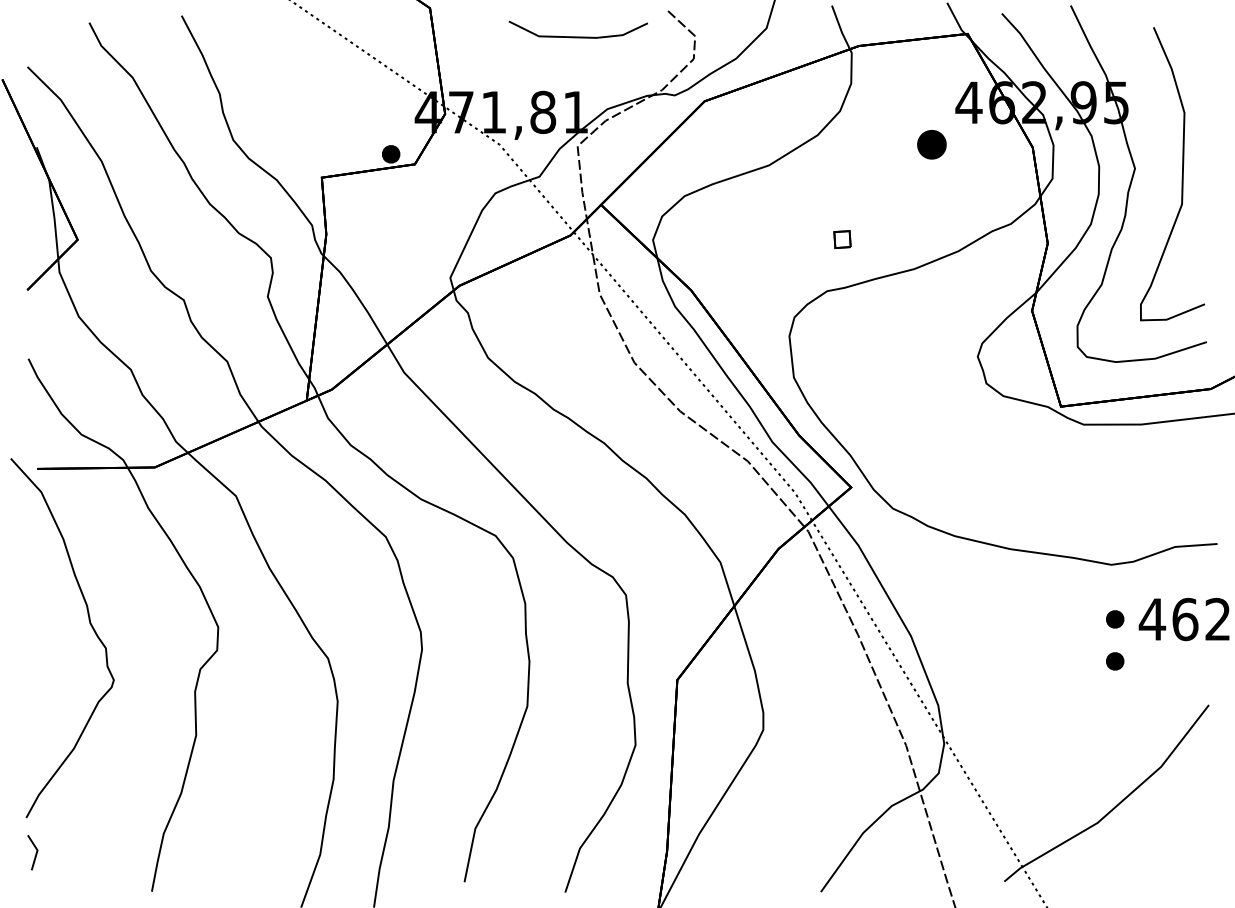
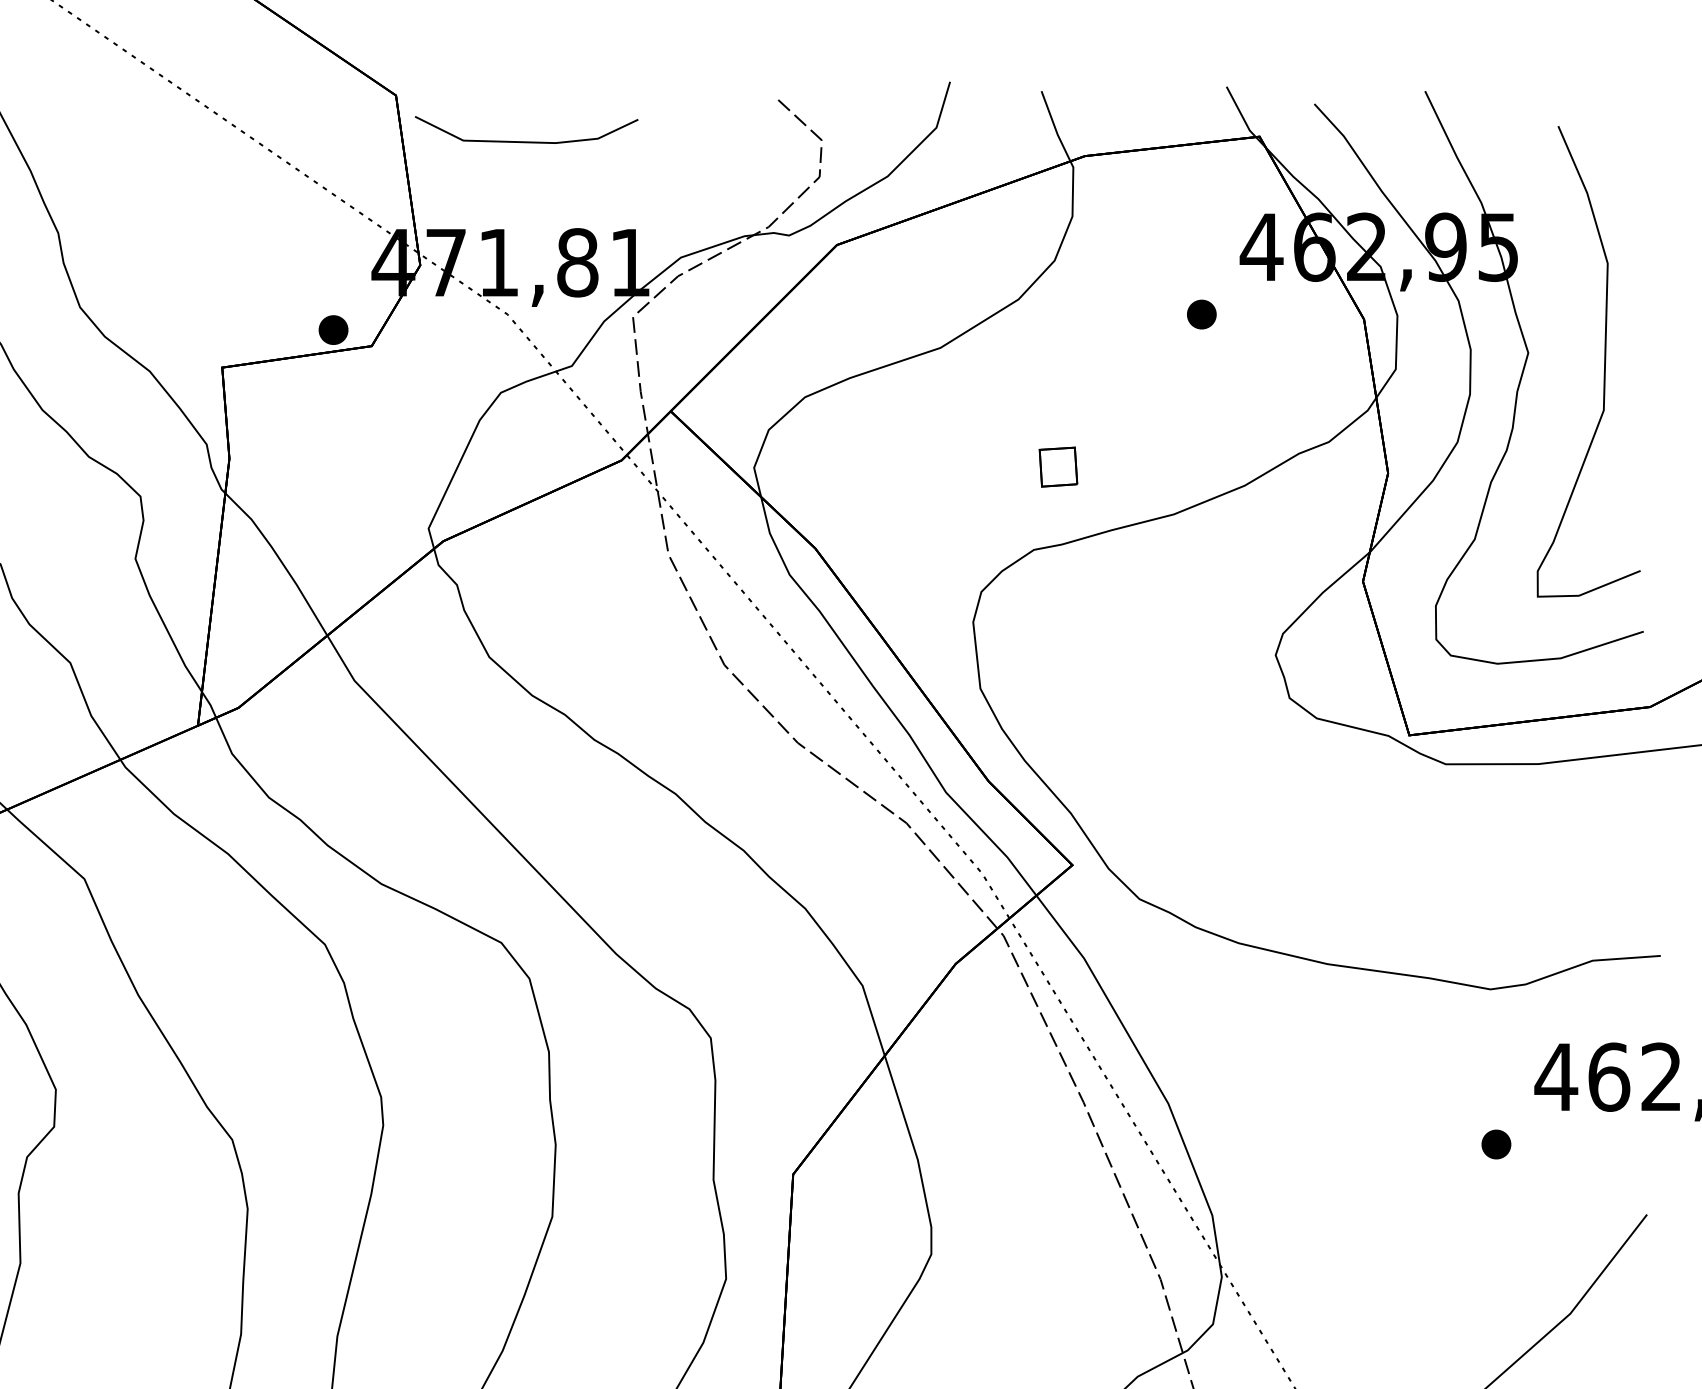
line: (577, 36) -> (525, 140), moved
part: (931, 144) -> (1201, 314), size x0.62
part: (842, 239) -> (1058, 466), size x1.43
part: (1115, 619) -> (1496, 1077), removed

